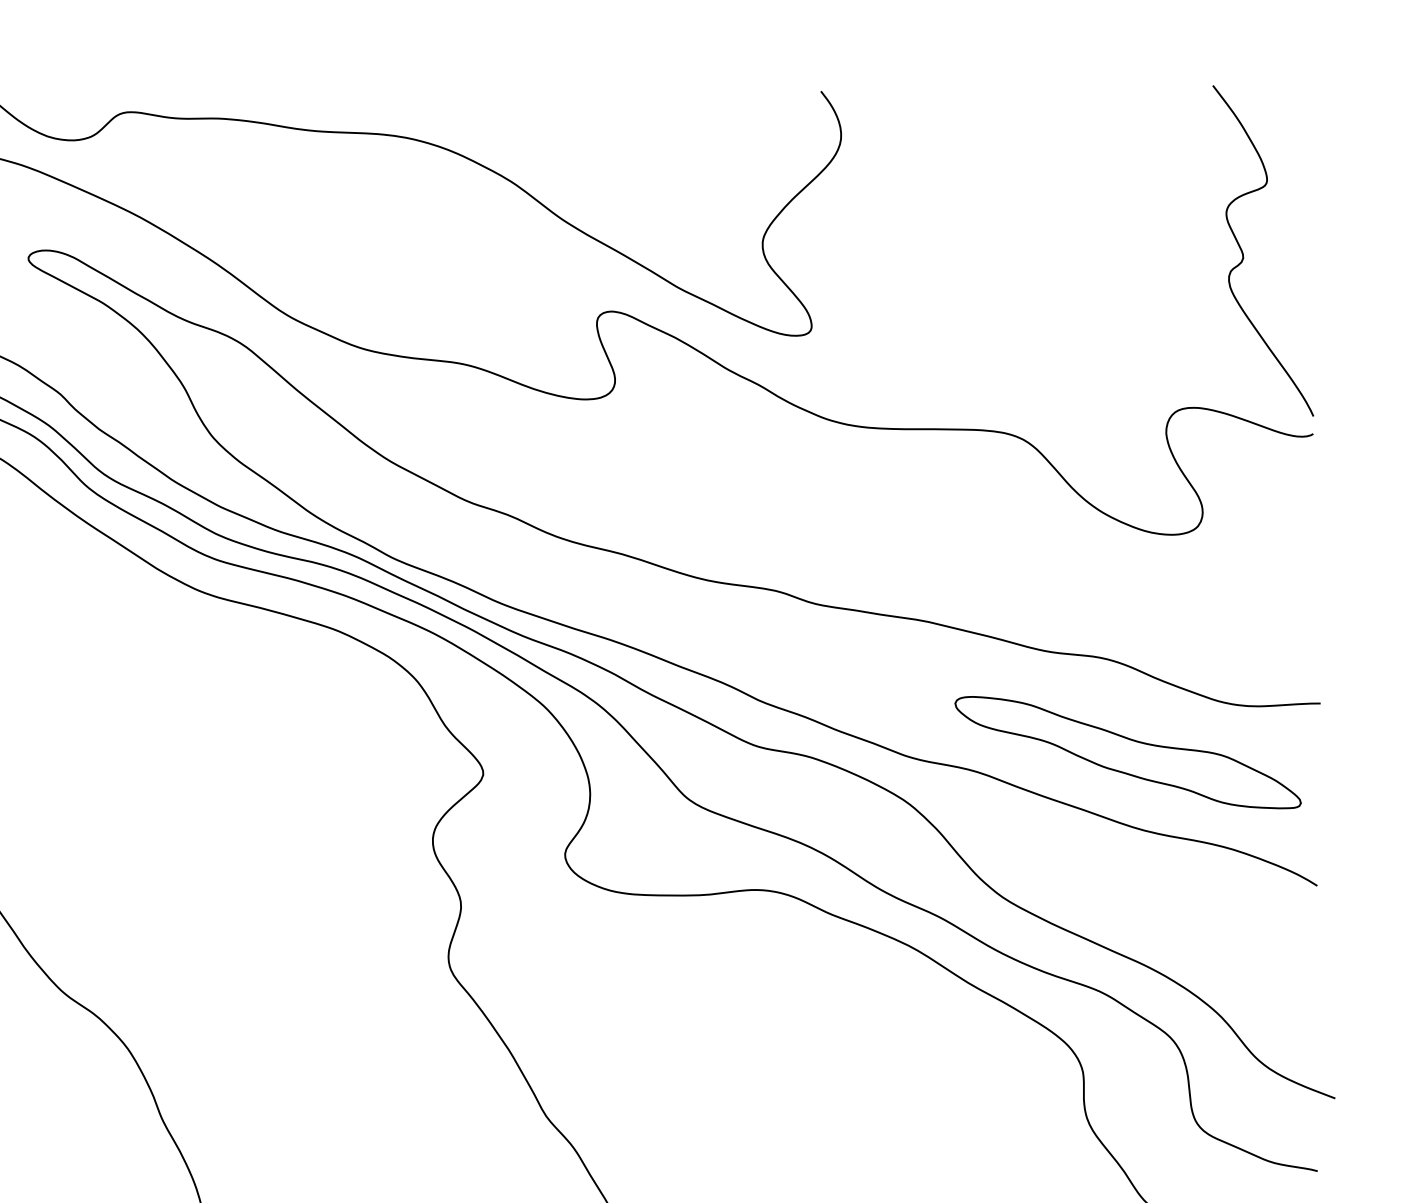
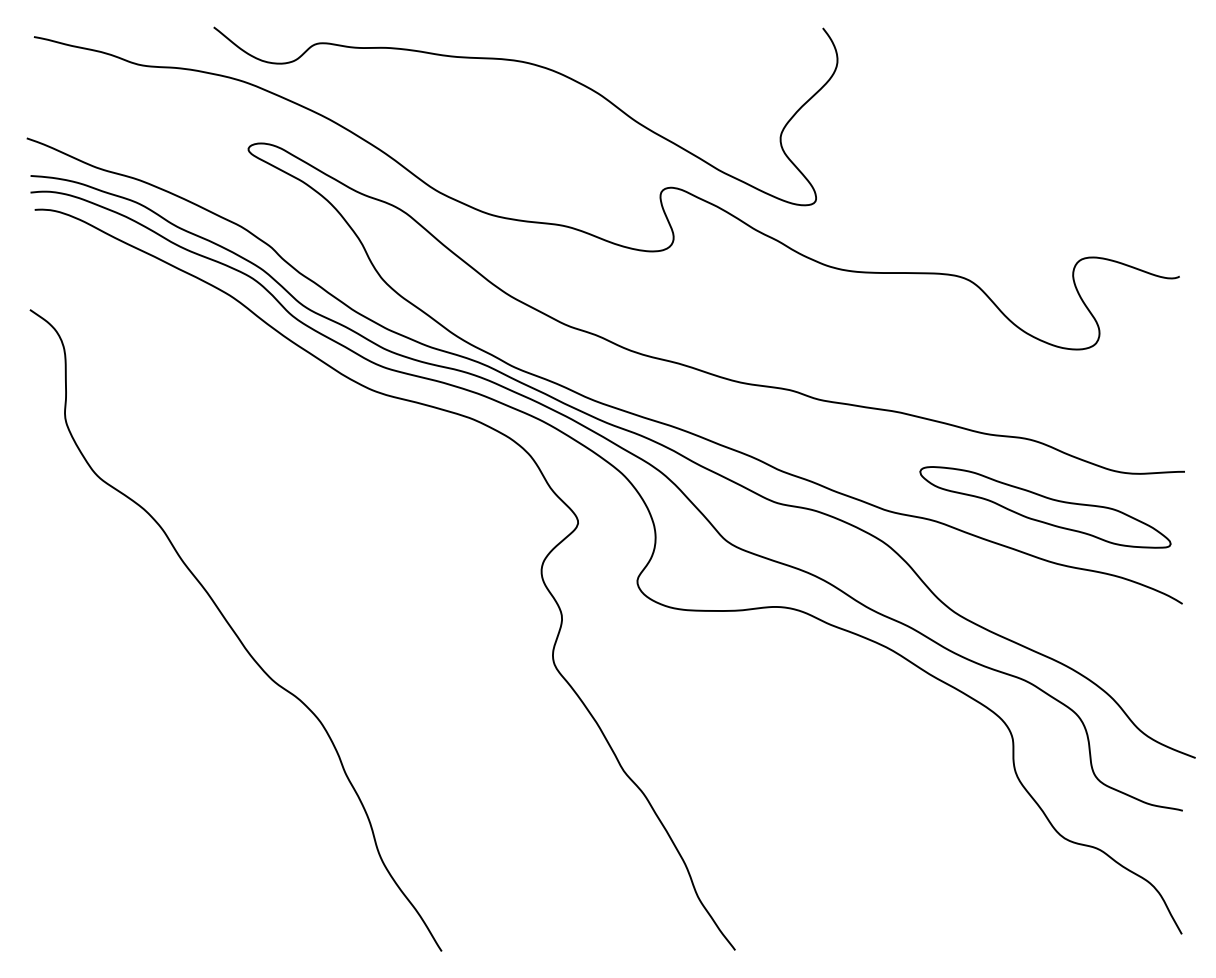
curve: (1244, 253) -> (1129, 145), removed

